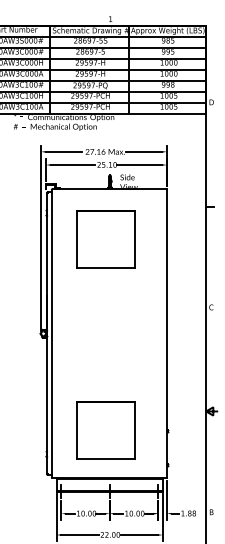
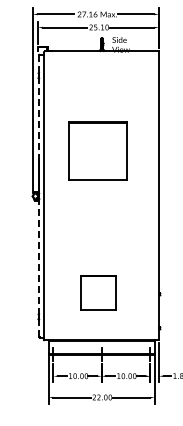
part: (105, 239) -> (97, 151), moved
line: (47, 333) -> (39, 196), solid -> dashed
part: (105, 430) -> (97, 293), size x0.6

